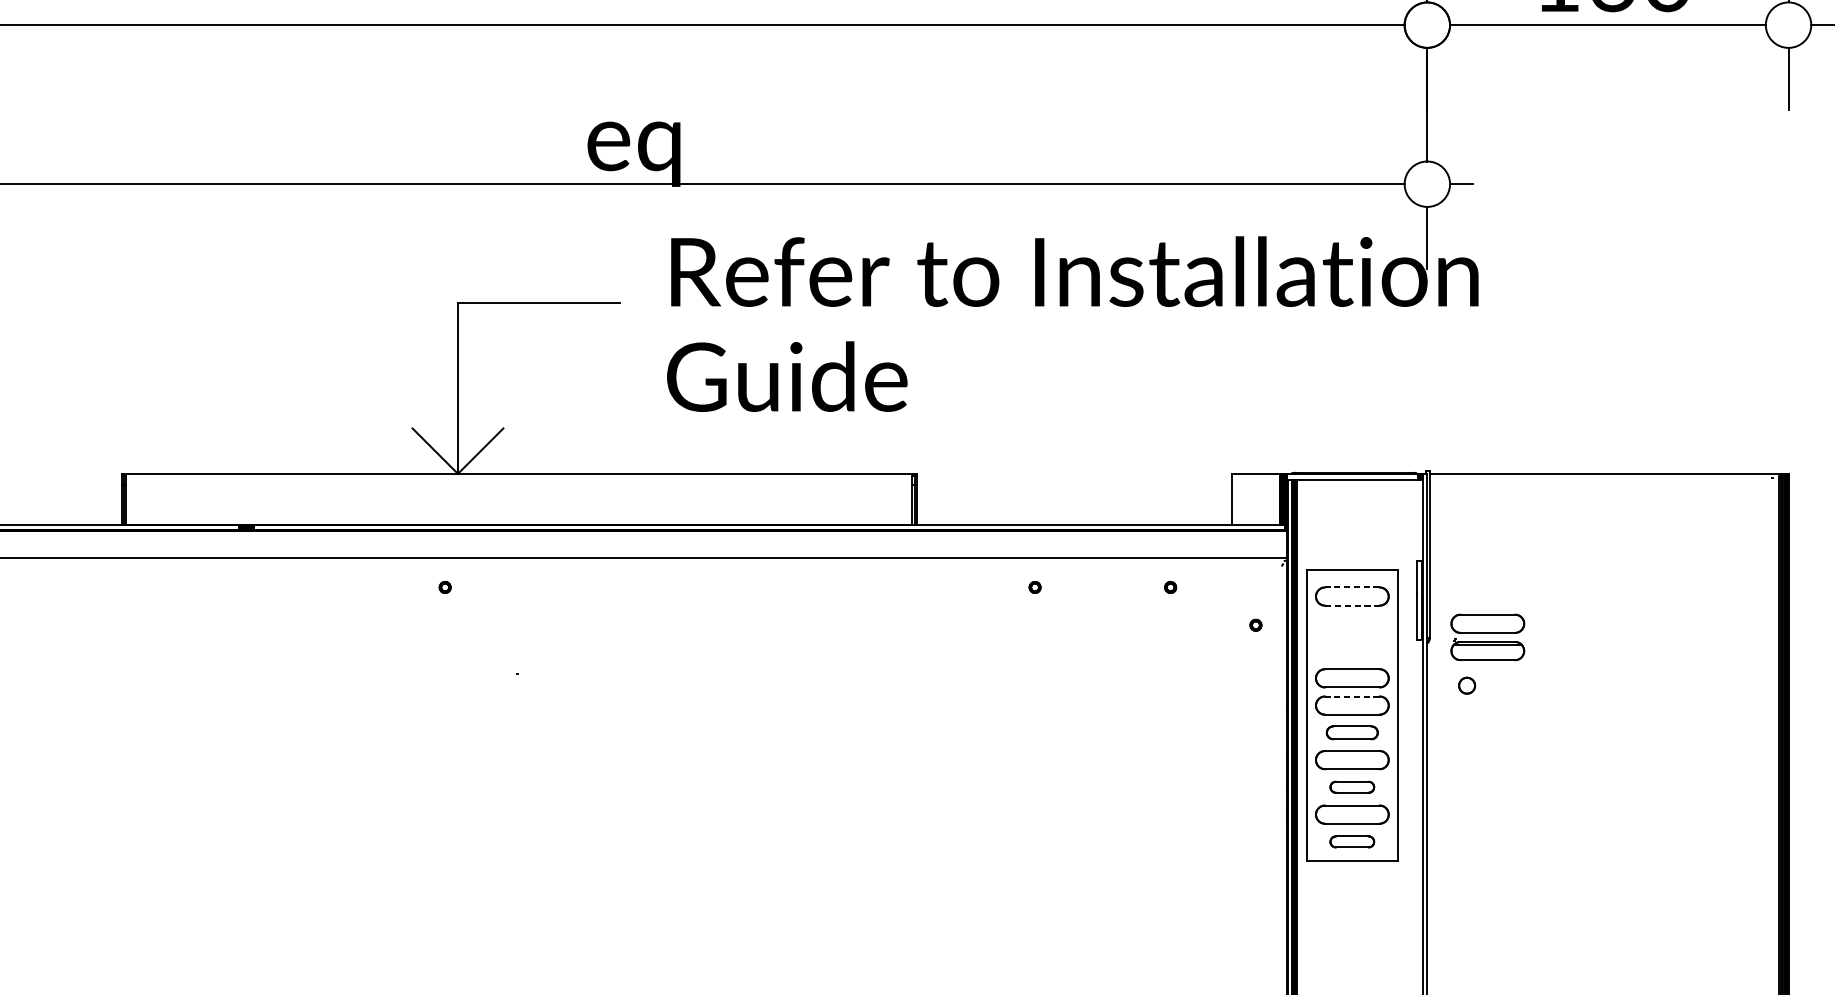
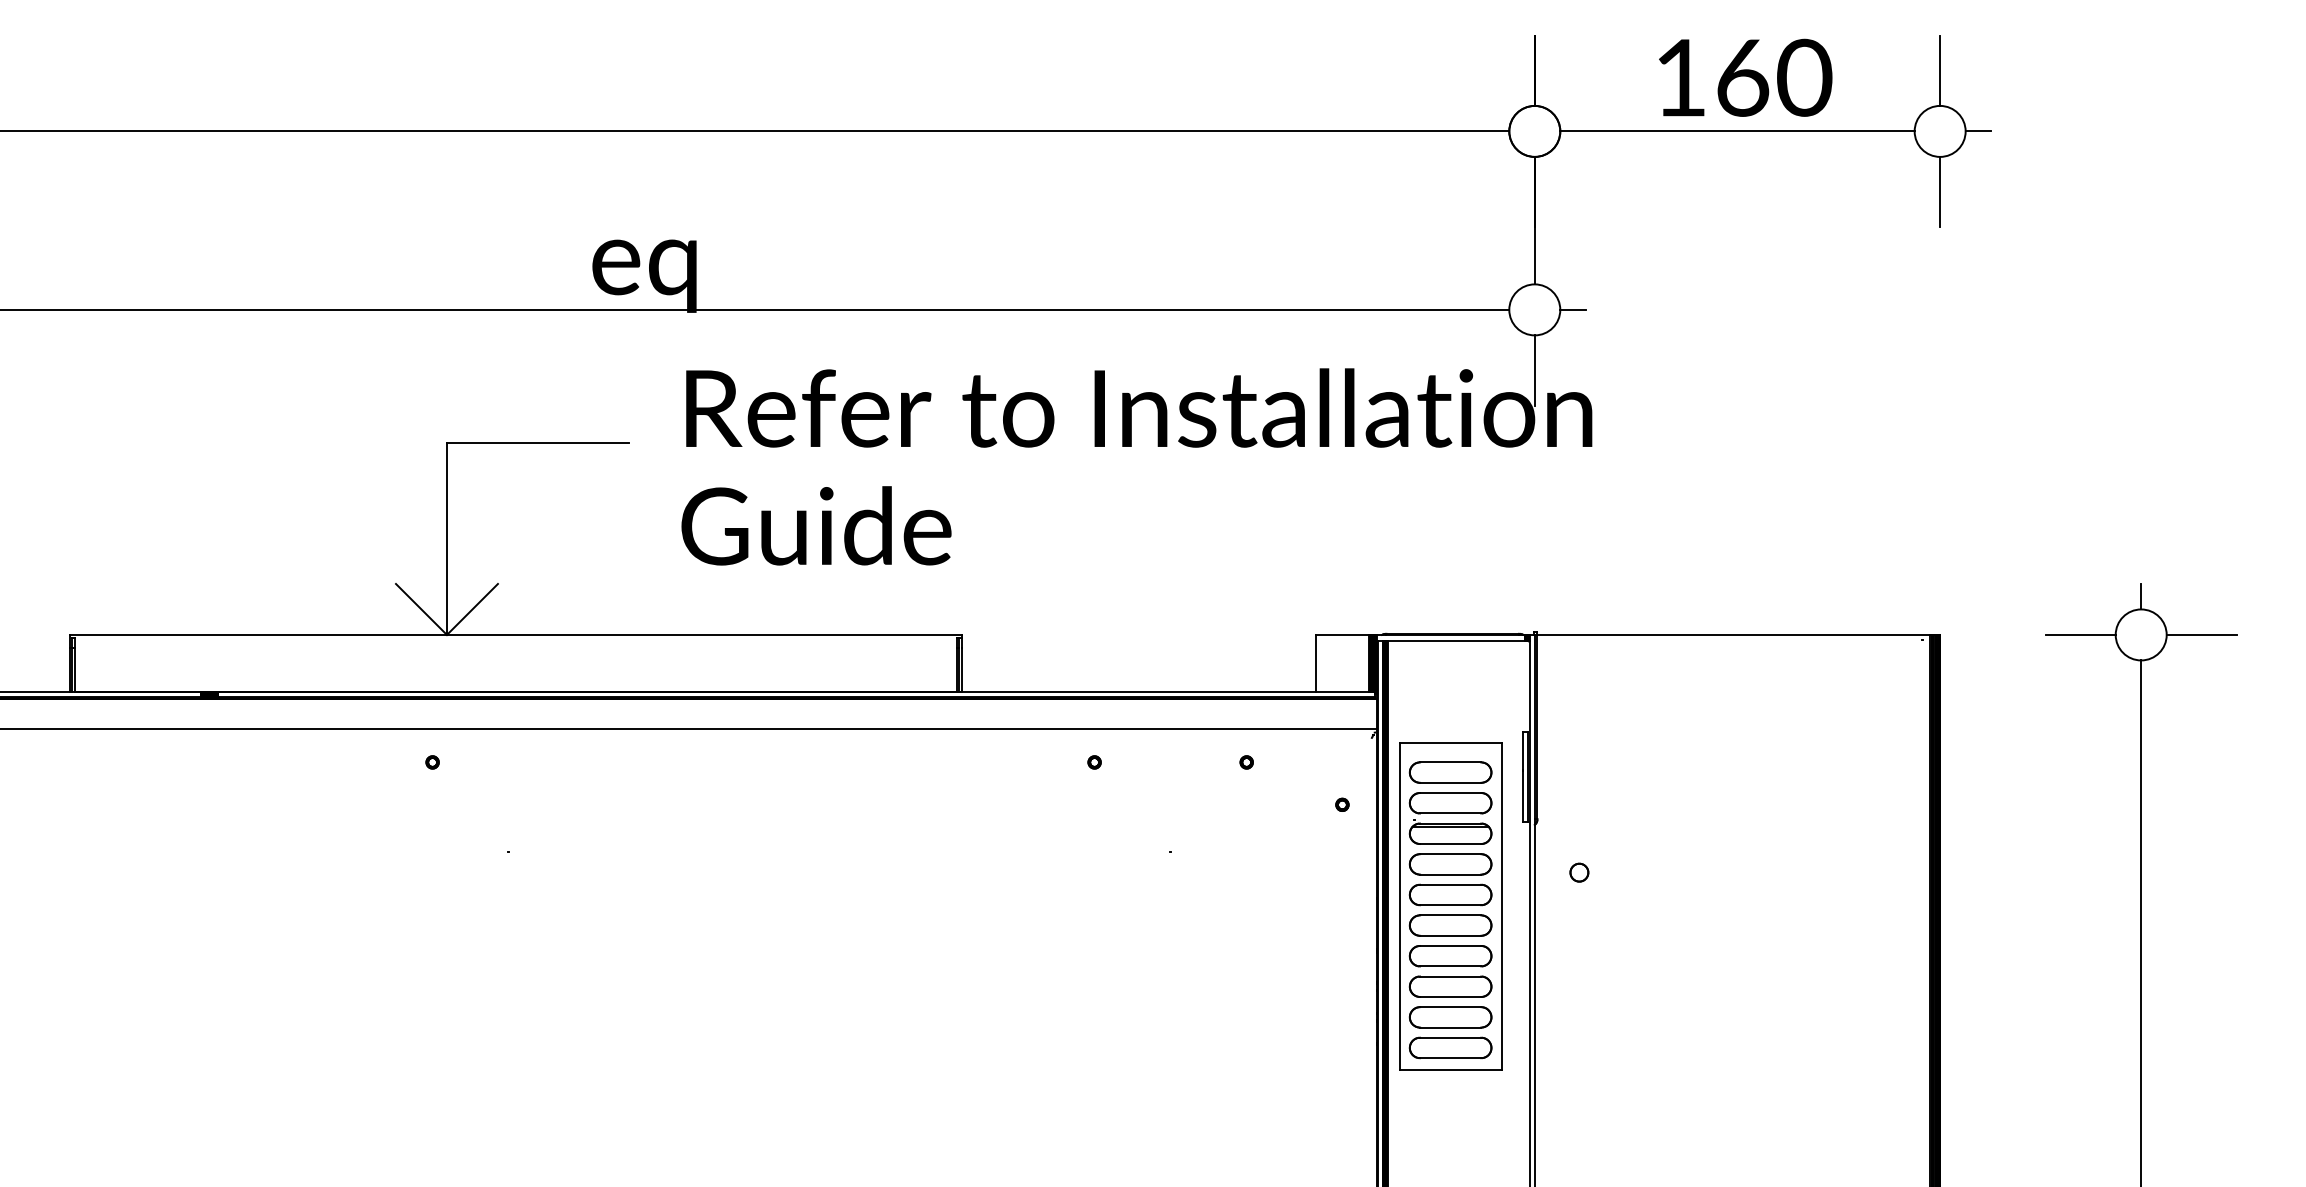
line: (1352, 587) -> (1450, 762), dashed -> solid
line: (1352, 605) -> (1450, 782), dashed -> solid
part: (1487, 637) -> (1450, 818), moved
line: (1352, 696) -> (1450, 884), dashed -> solid
part: (1352, 732) -> (1450, 925), size x1.43
part: (1352, 787) -> (1450, 986), size x1.67
part: (1352, 841) -> (1450, 1047), size x1.67

